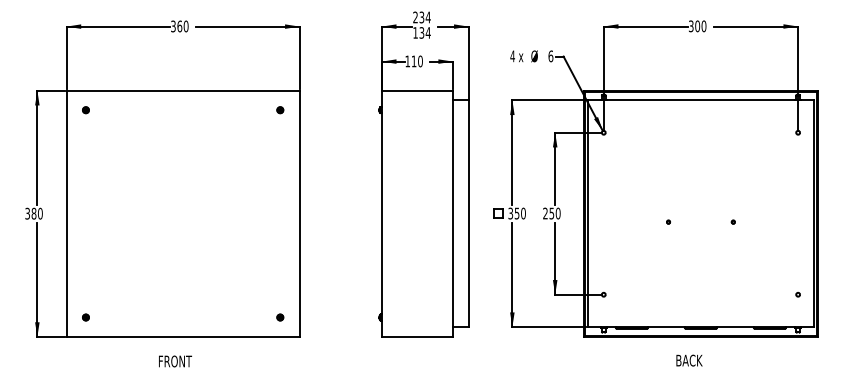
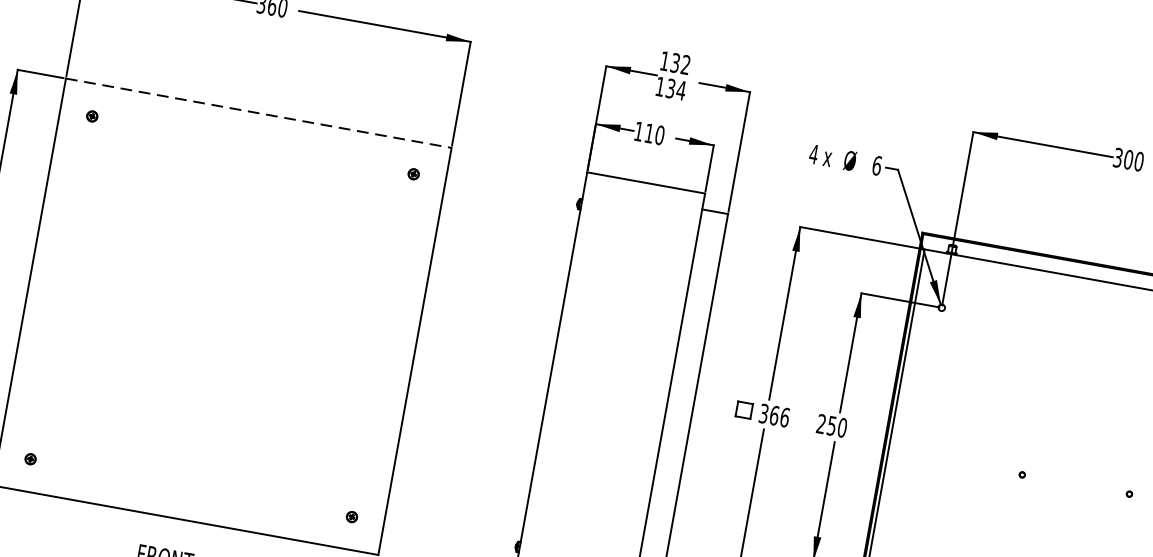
text: (421, 17) -> (674, 62), 234 -> 132
line: (183, 90) -> (259, 112), solid -> dashed
text: (519, 213) -> (778, 416), 350 -> 366

